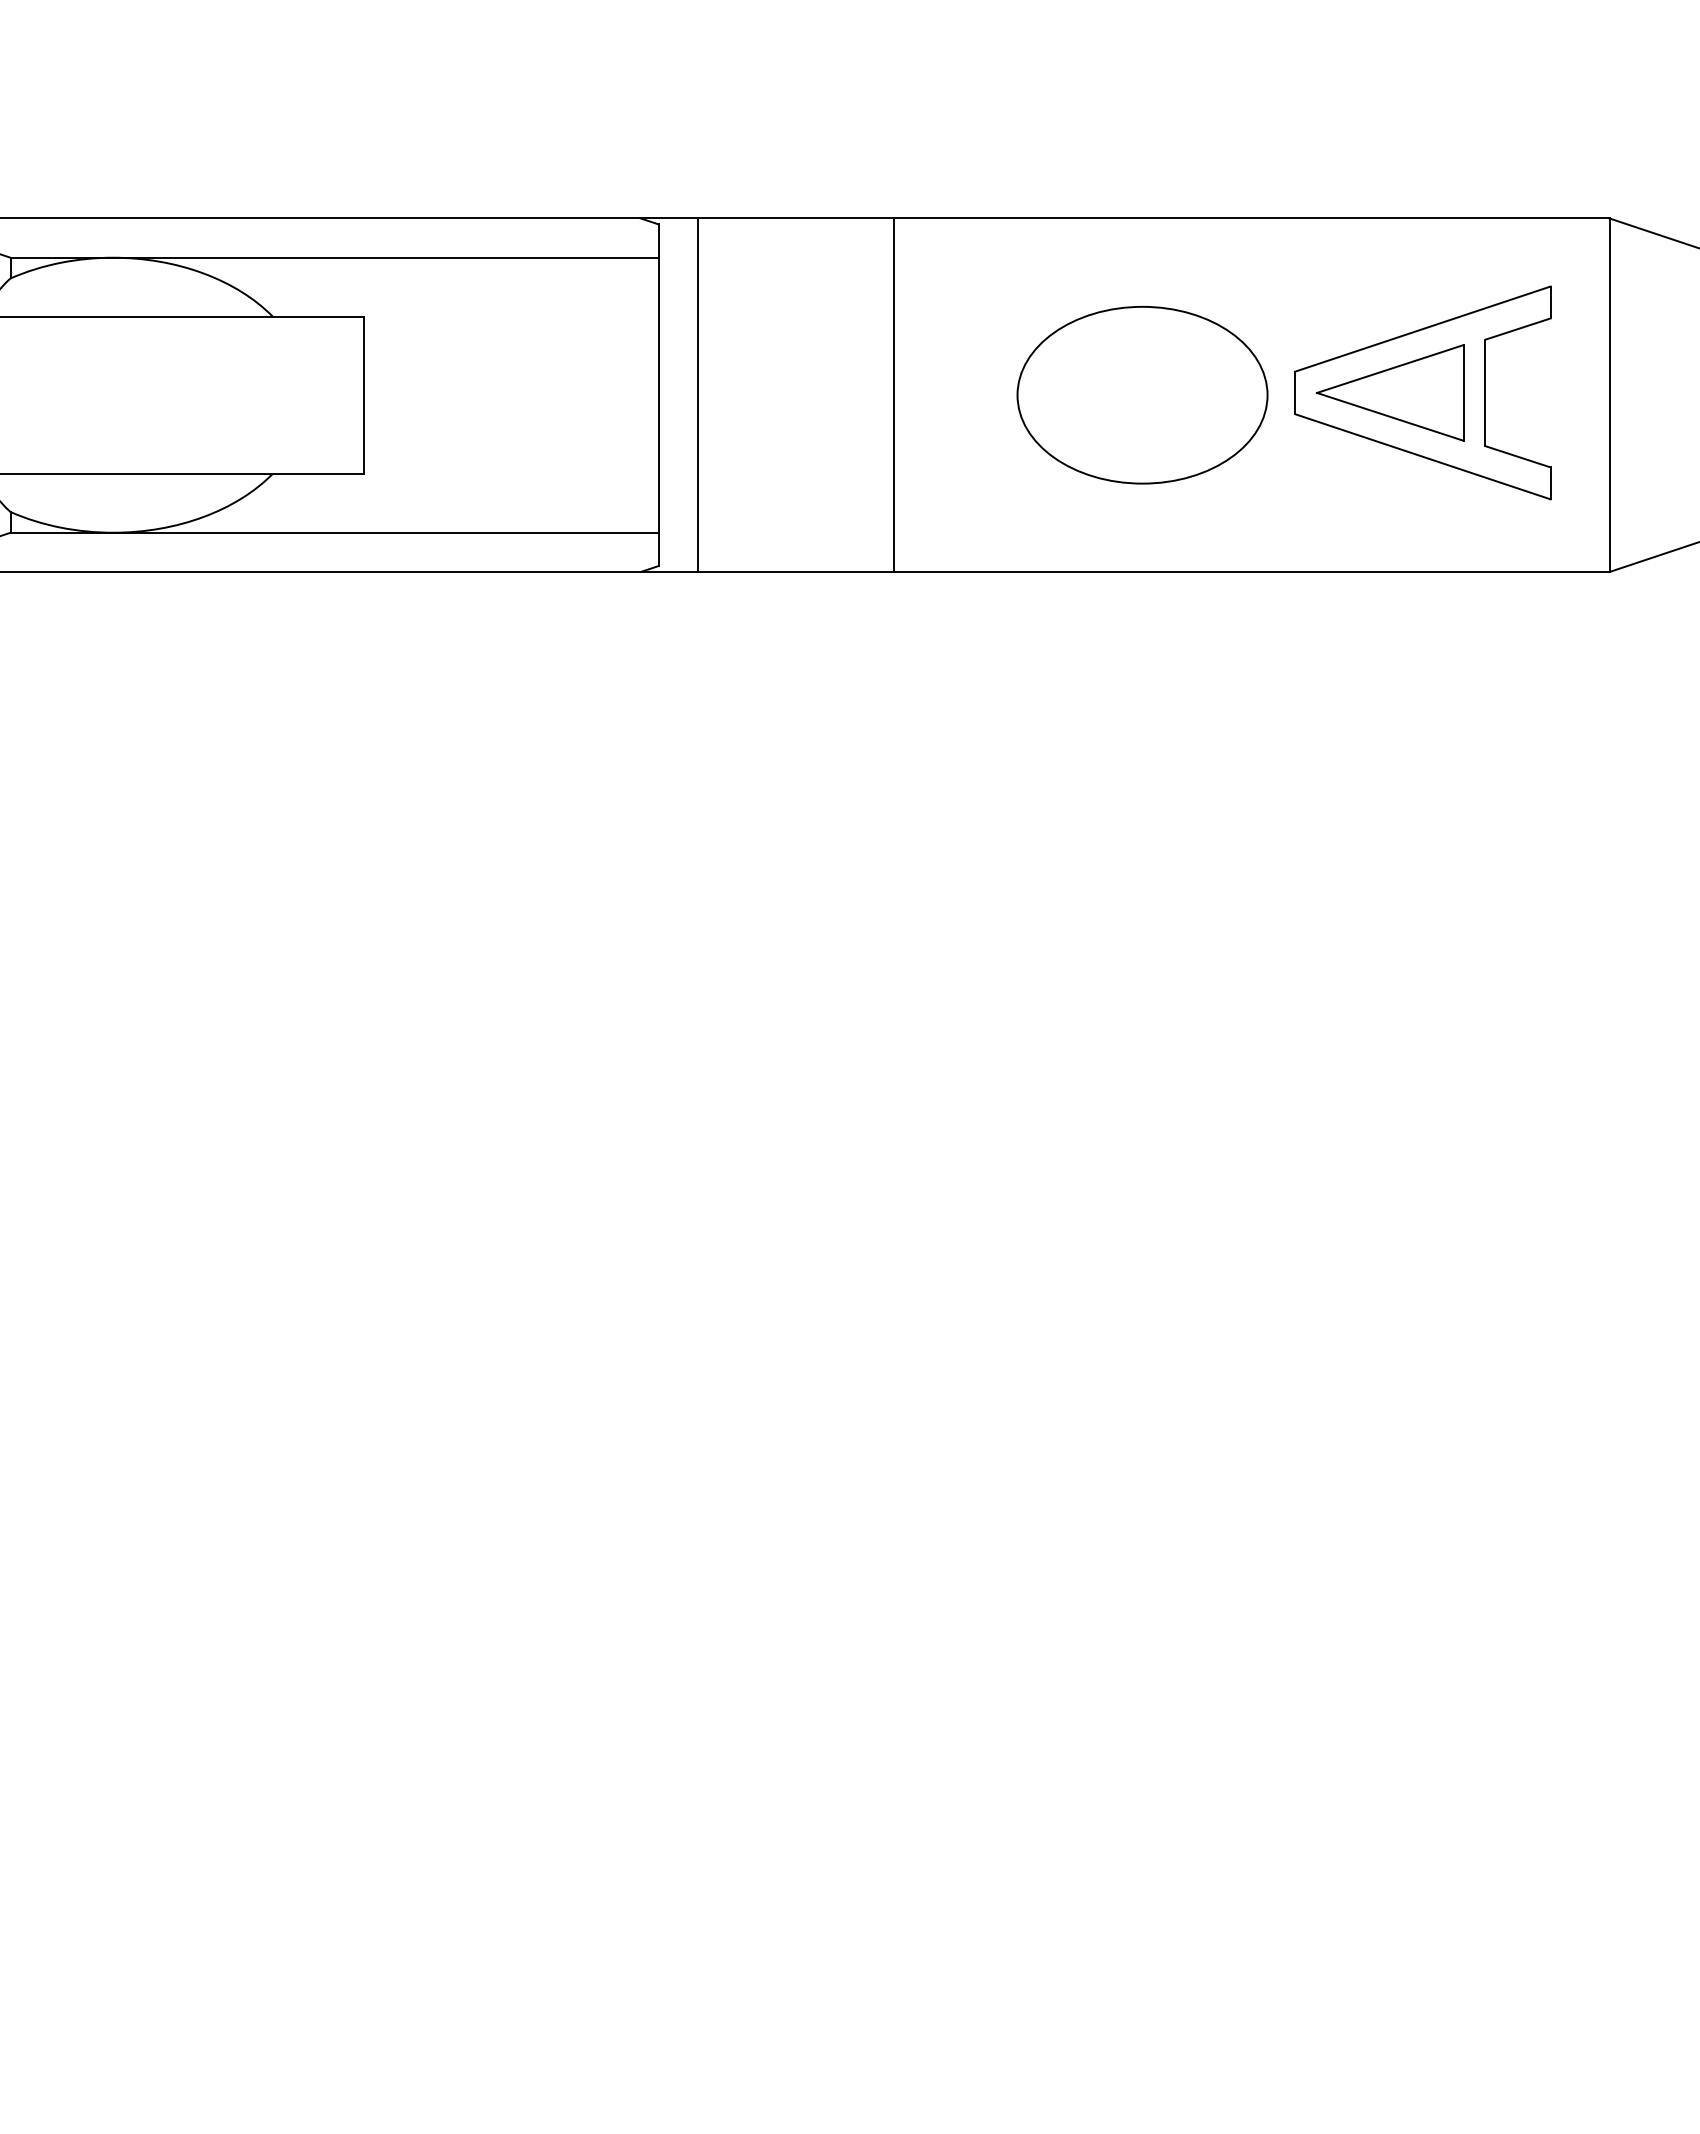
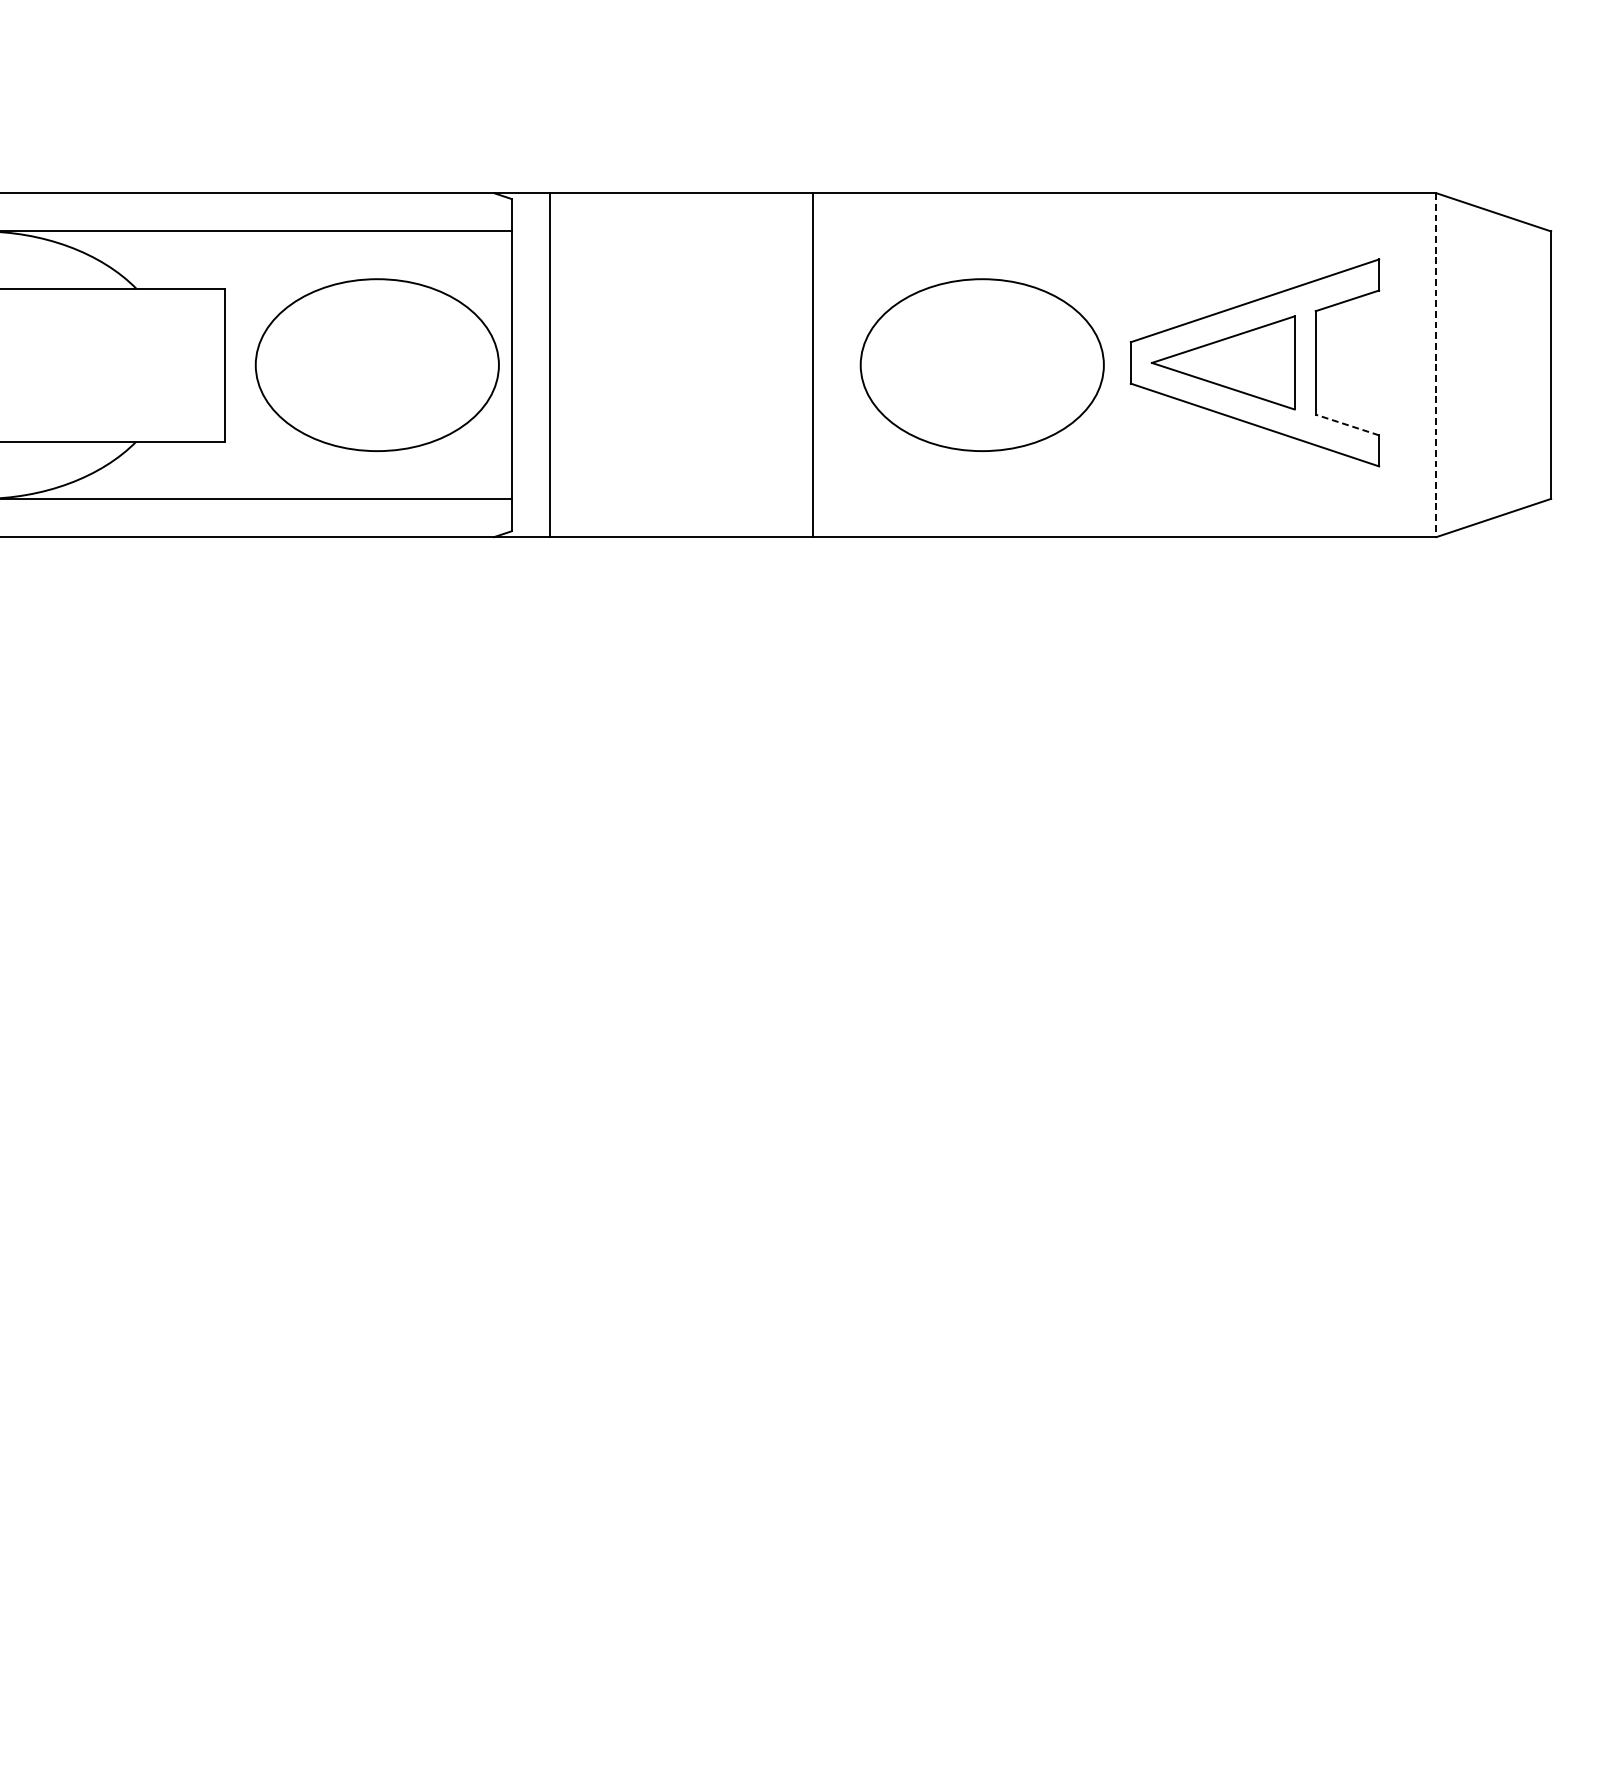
part: (520, 395) -> (377, 365), added
line: (894, 395) -> (813, 365), moved
line: (1609, 395) -> (1436, 365), solid -> dashed
line: (1517, 456) -> (1346, 424), solid -> dashed

